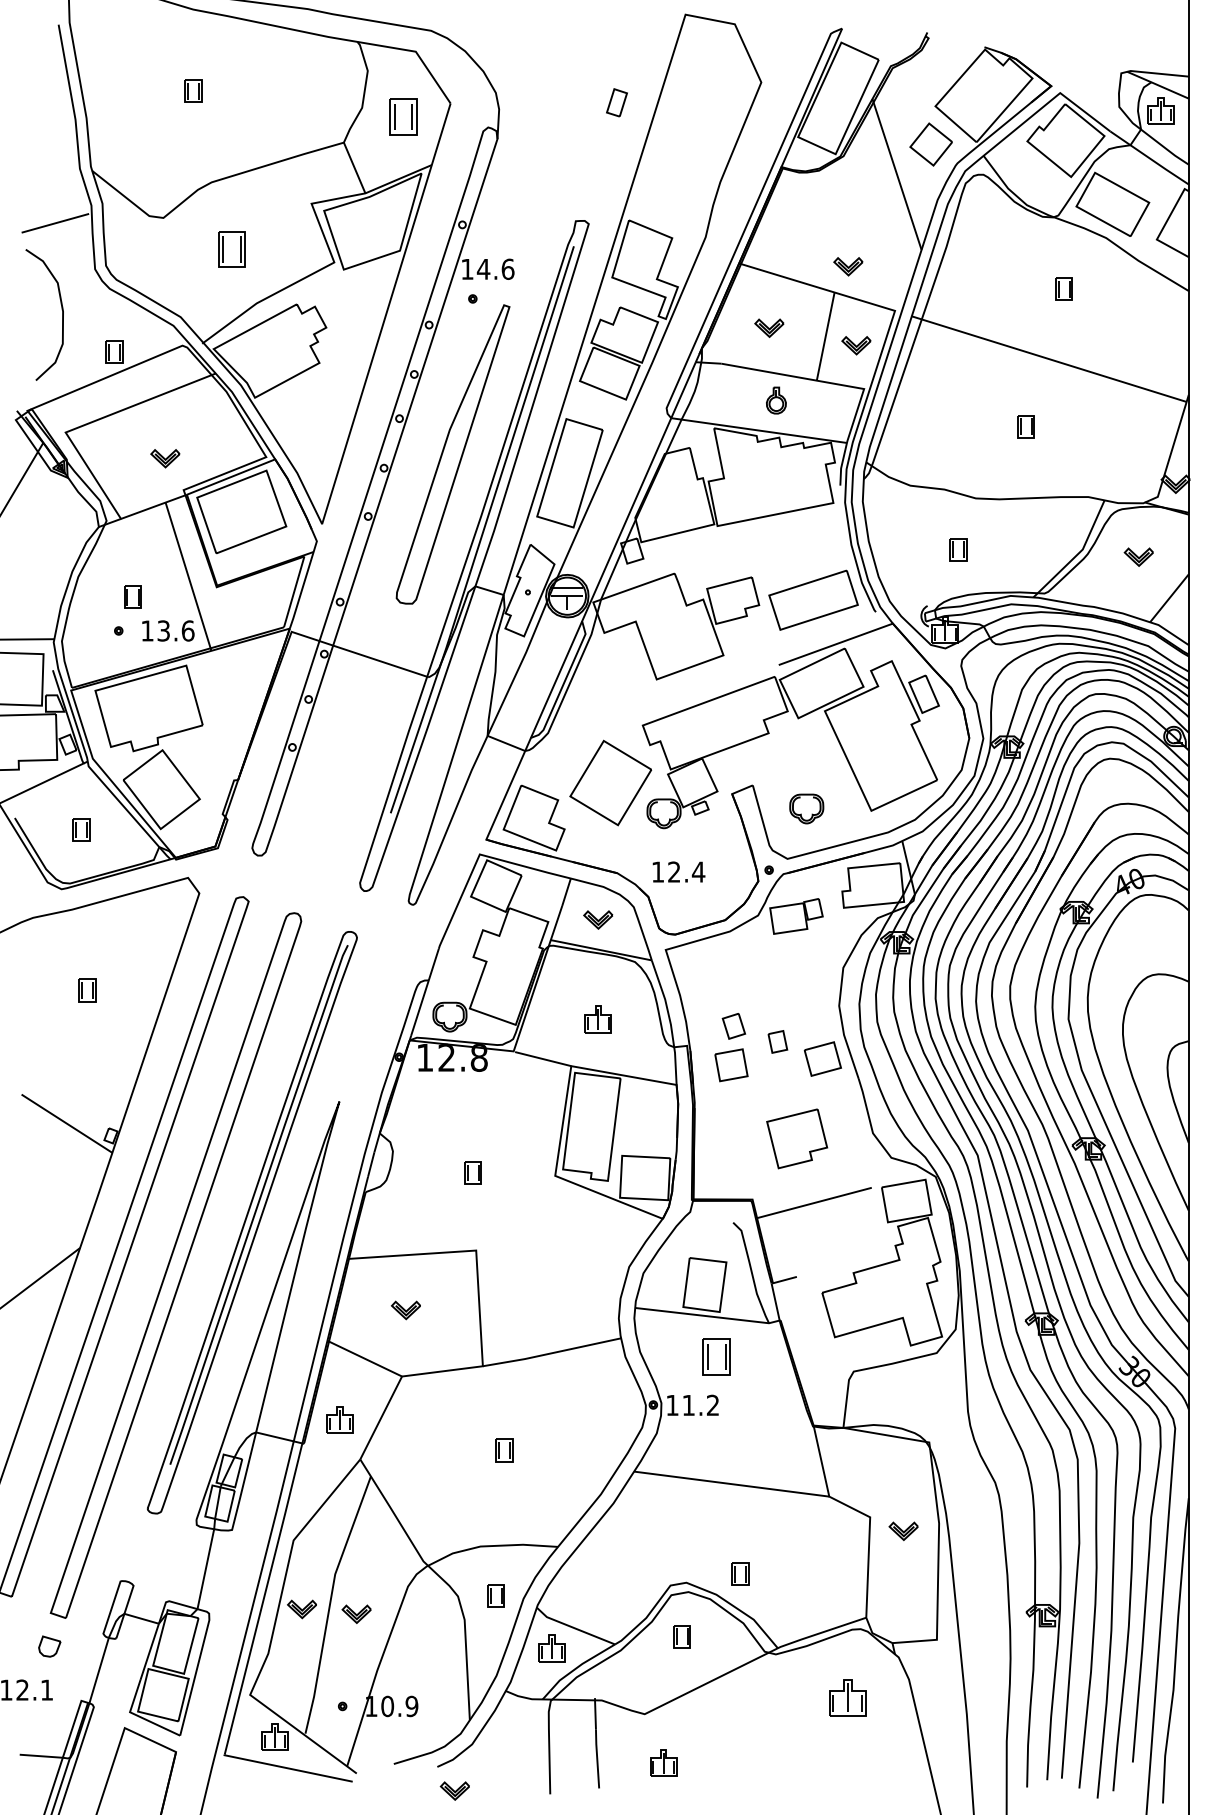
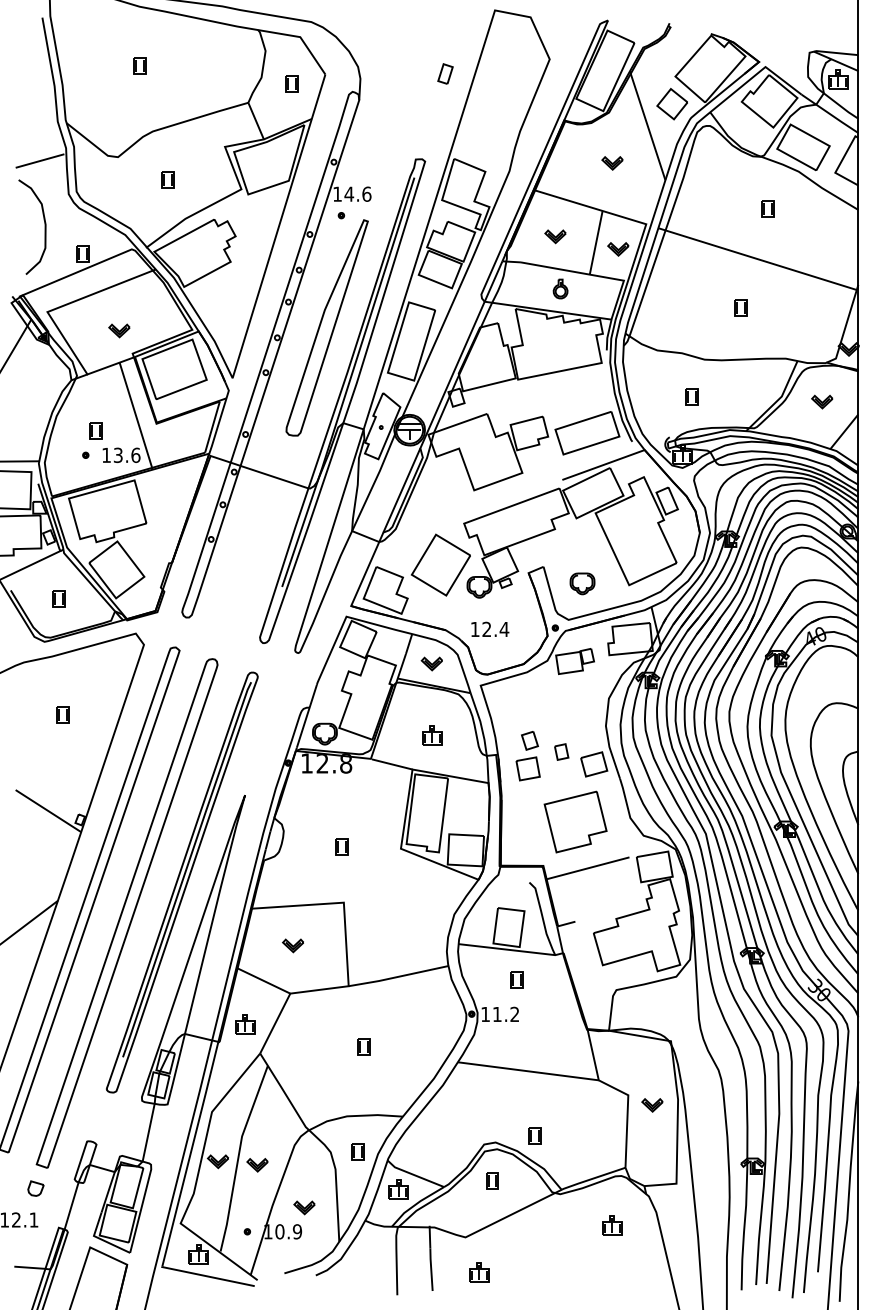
part: (403, 115) -> (291, 83), size x0.62
part: (231, 248) -> (167, 179), size x0.62
part: (848, 266) -> (612, 163), moved
part: (797, 1138) -> (575, 821), size x1.43
part: (715, 1356) -> (516, 979), size x0.62
part: (848, 1697) -> (612, 1225), size x0.71
part: (454, 1790) -> (304, 1207), moved

